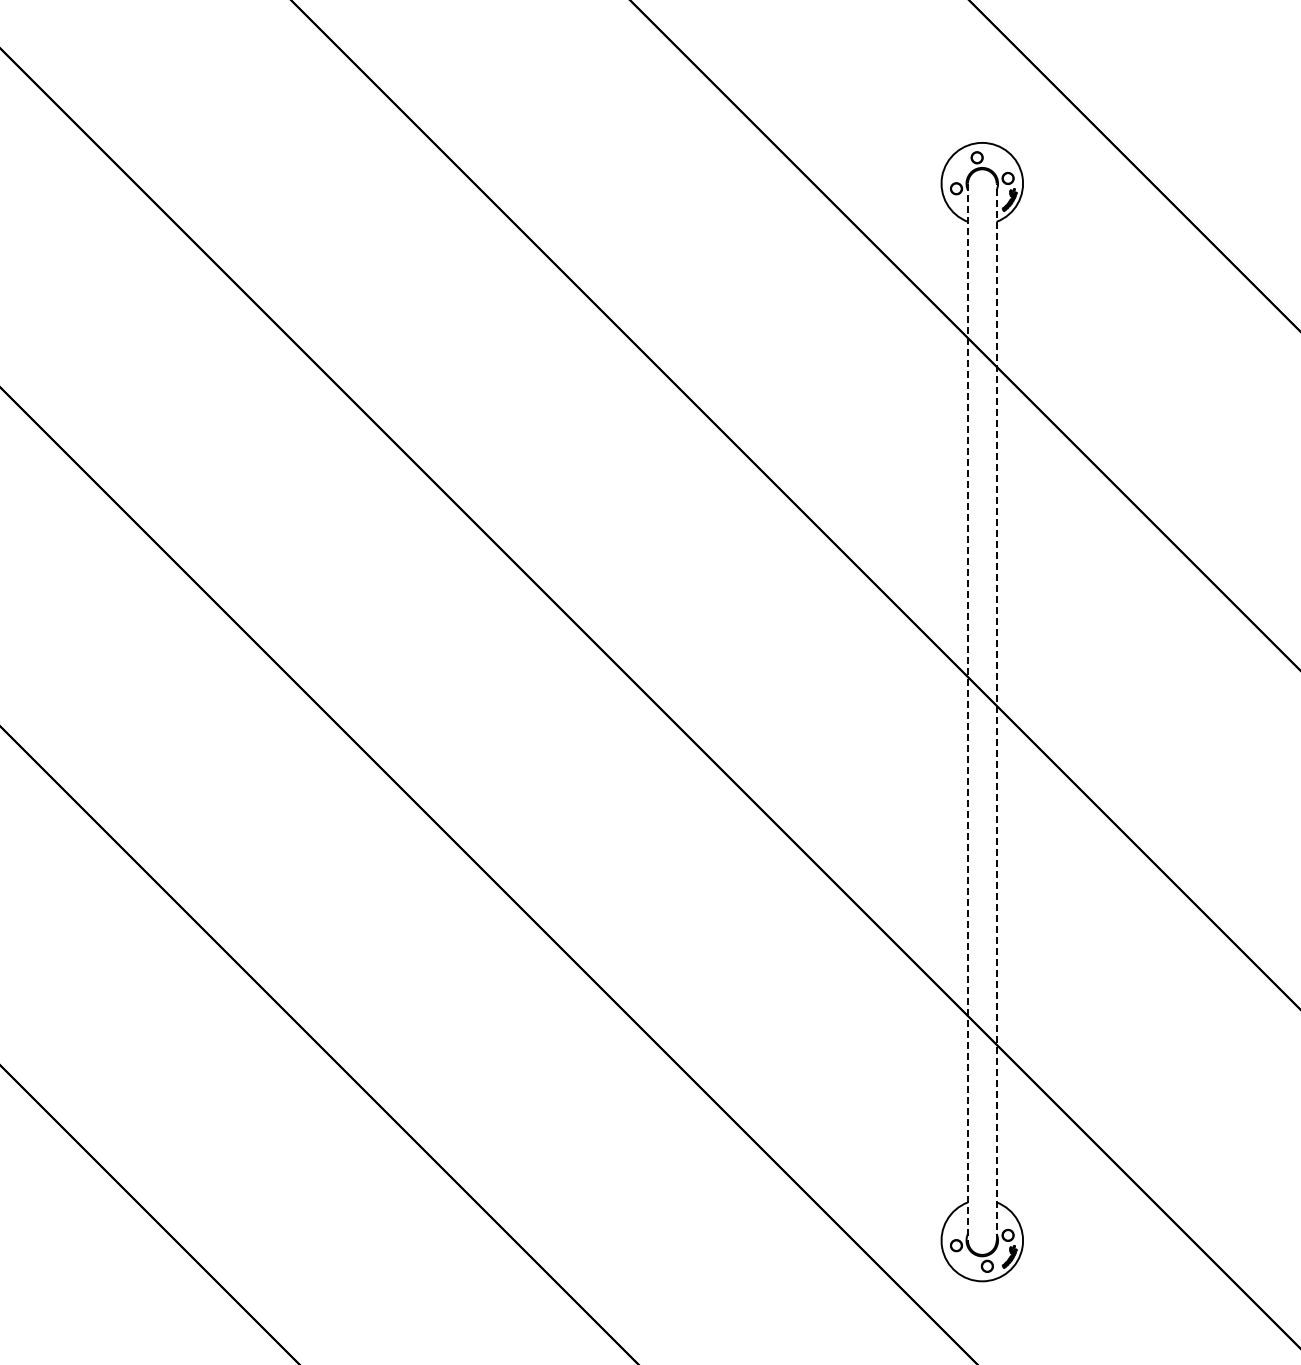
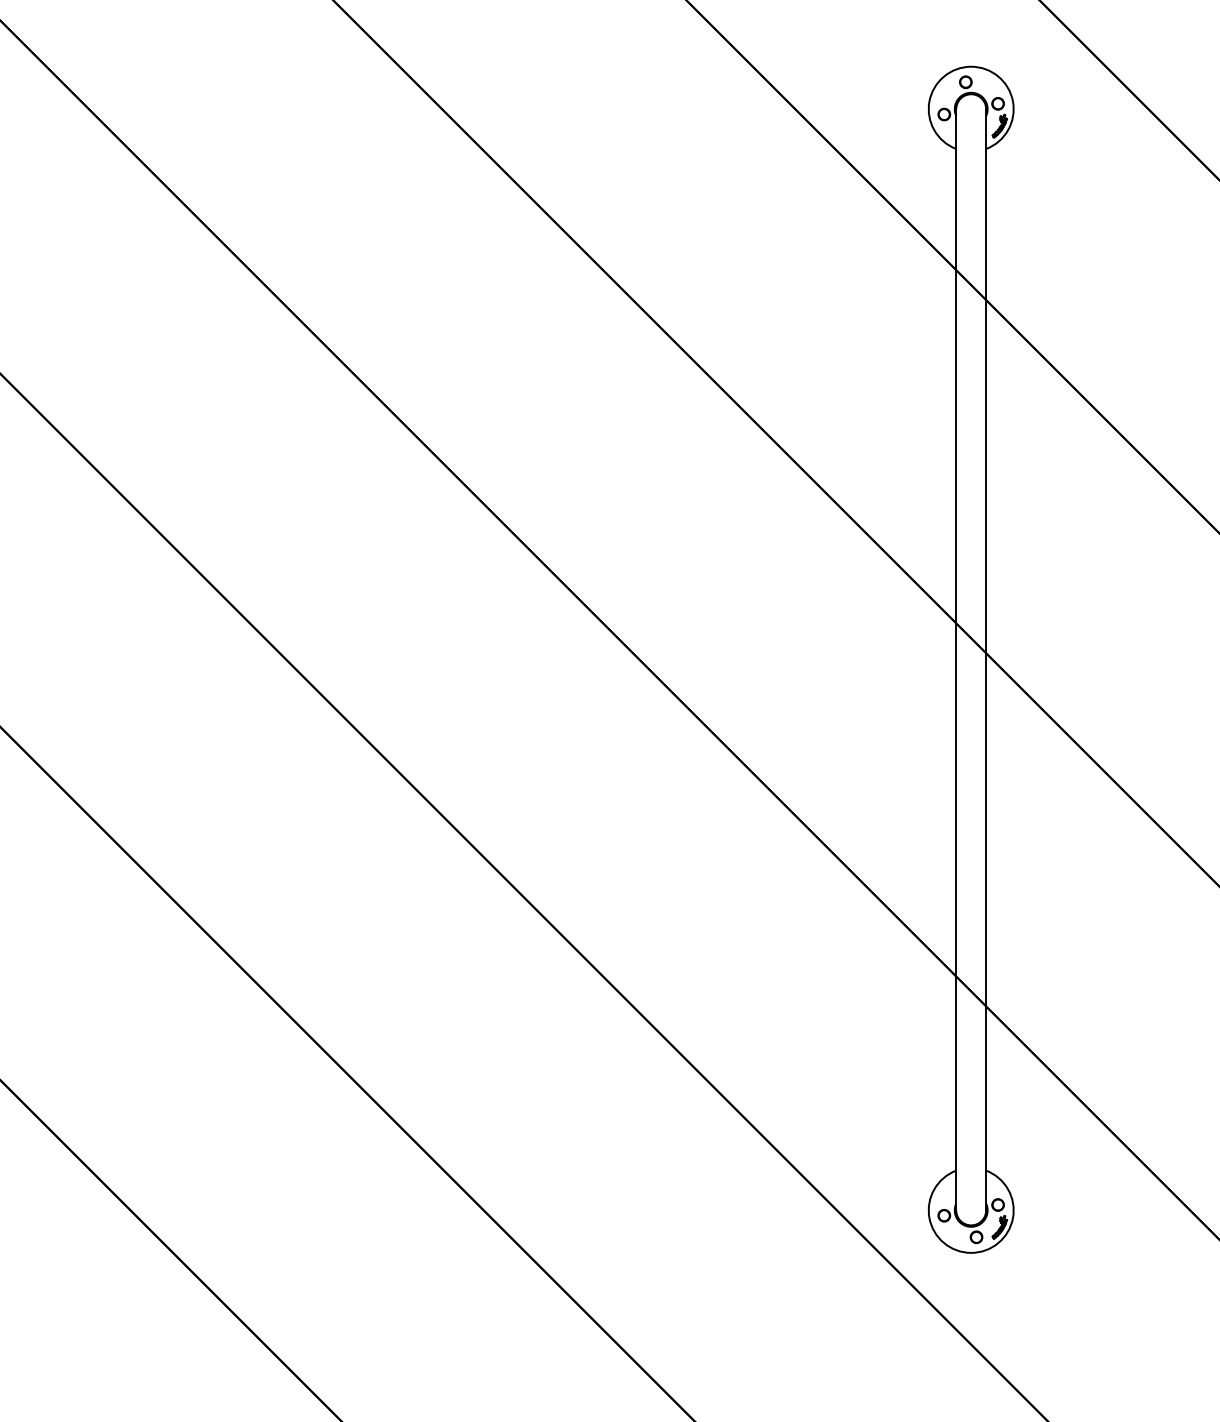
line: (996, 711) -> (986, 659), dashed -> solid
line: (967, 712) -> (955, 660), dashed -> solid

